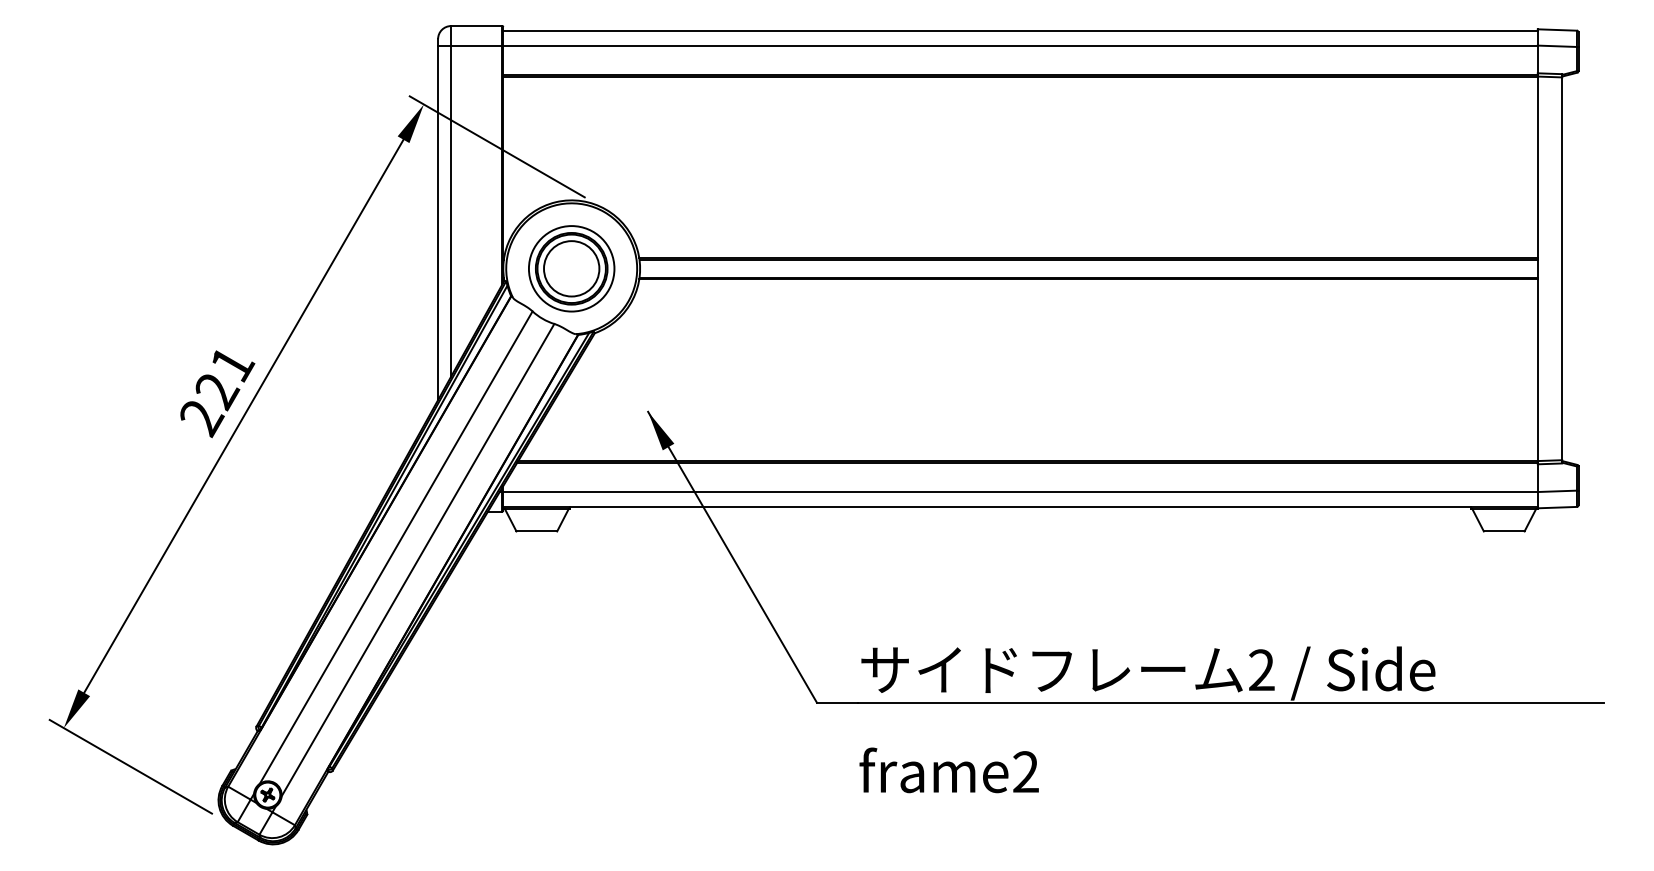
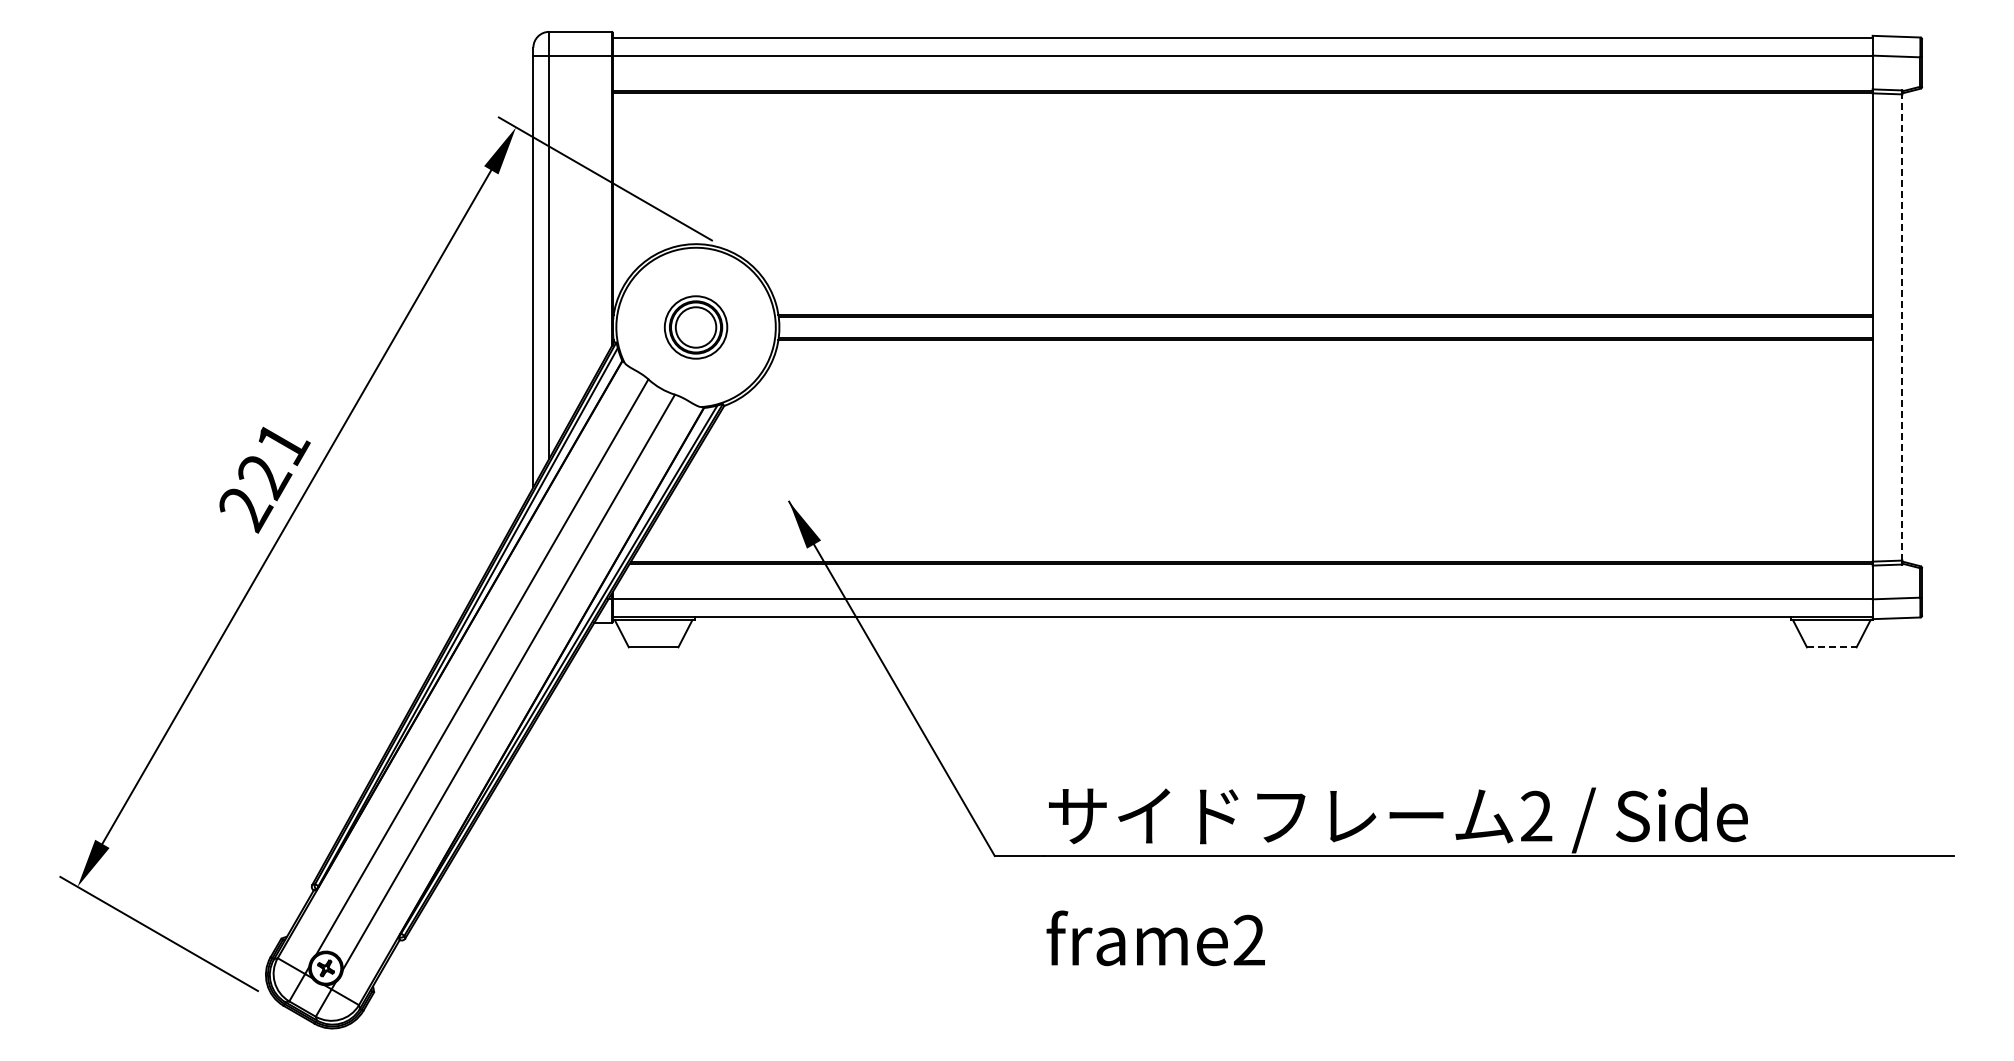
part: (571, 268) -> (695, 327), size x0.6
line: (1562, 268) -> (1902, 327), solid -> dashed
line: (1503, 531) -> (1831, 647), solid -> dashed

